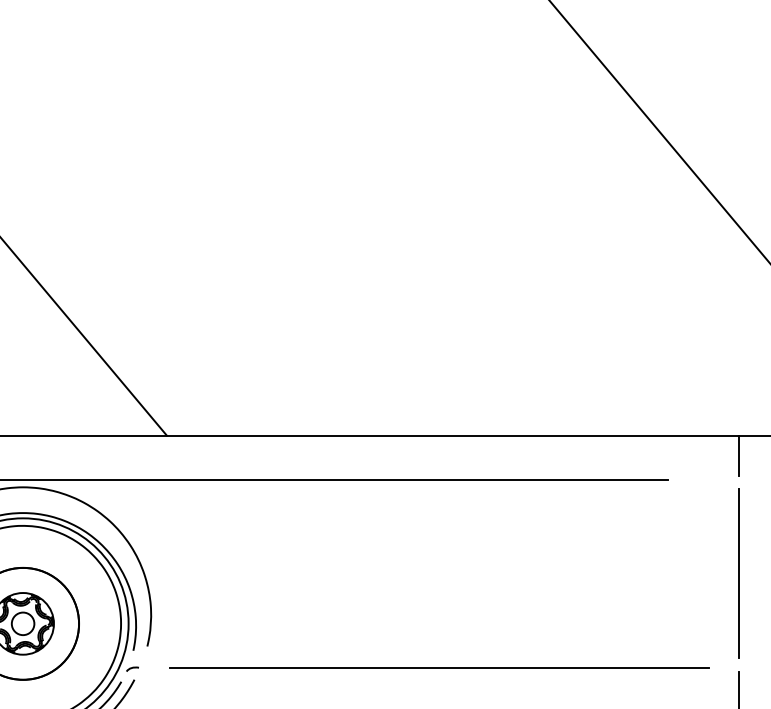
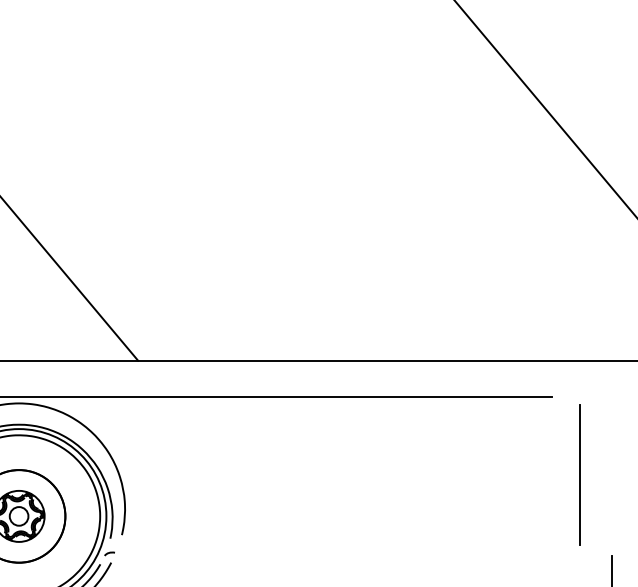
line: (738, 454) -> (611, 376), removed
line: (738, 573) -> (579, 474), moved
line: (439, 667) -> (363, 552), removed

